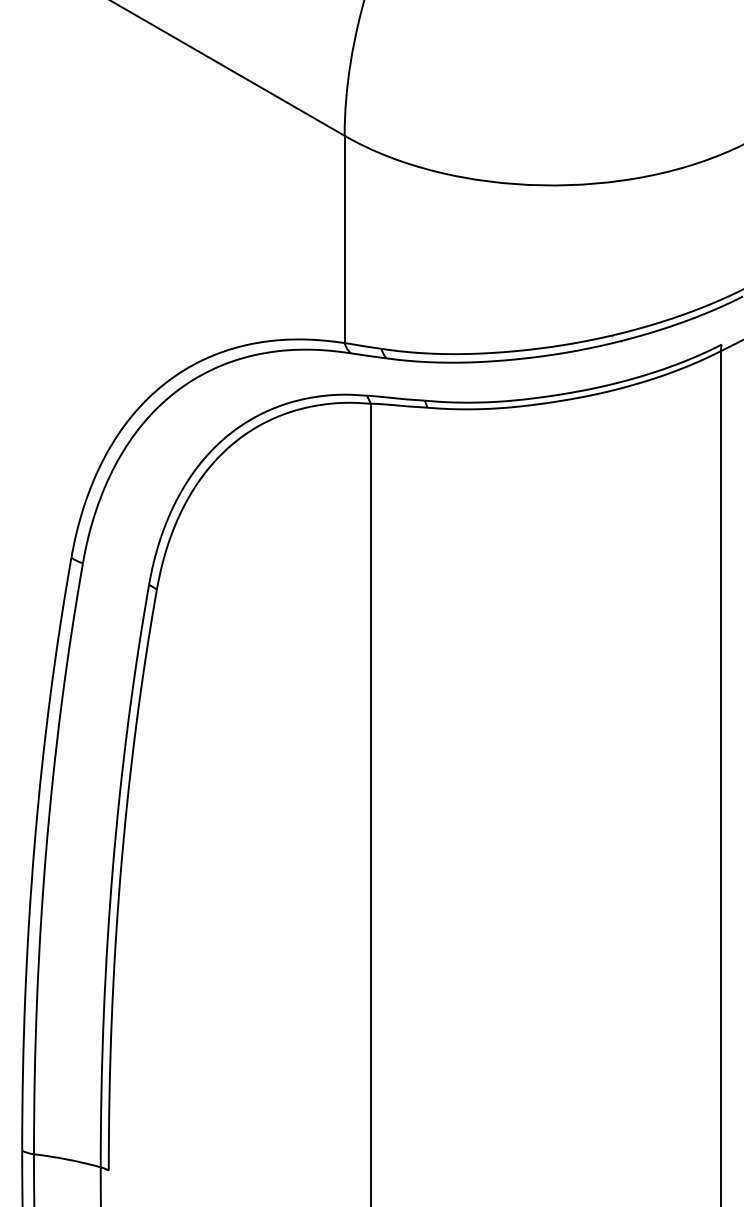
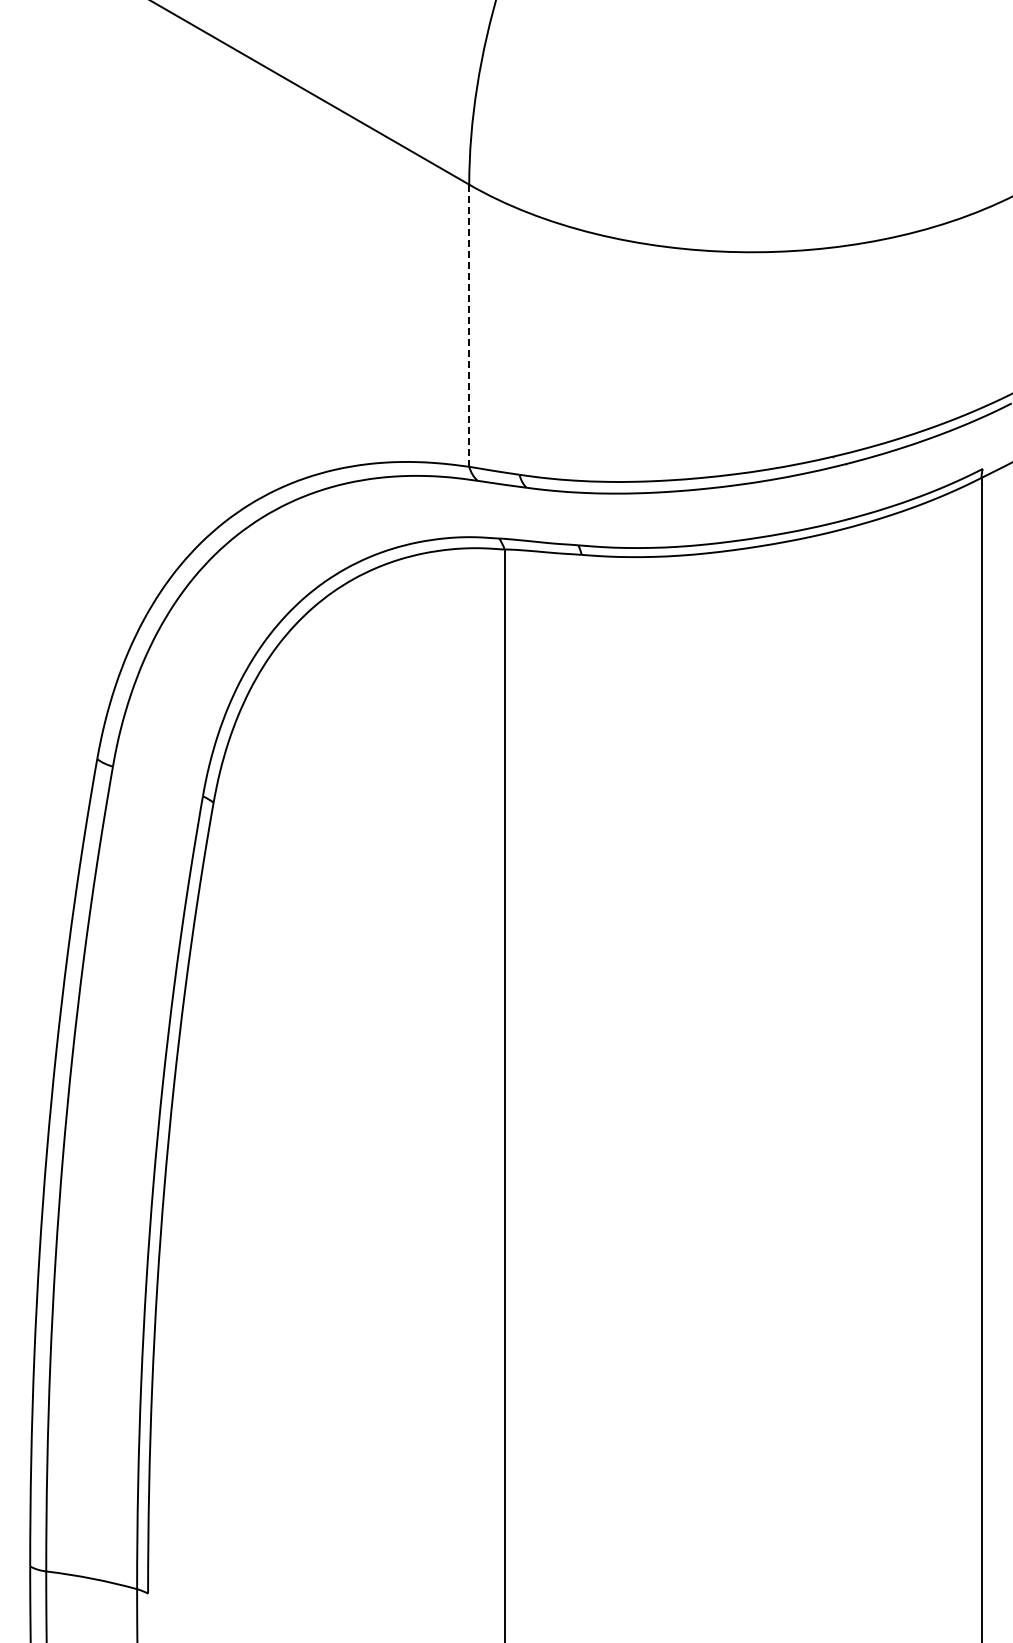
line: (344, 239) -> (469, 326), solid -> dashed

